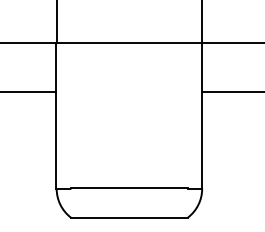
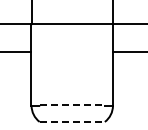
line: (129, 188) -> (72, 105), solid -> dashed
line: (129, 216) -> (72, 121), solid -> dashed

